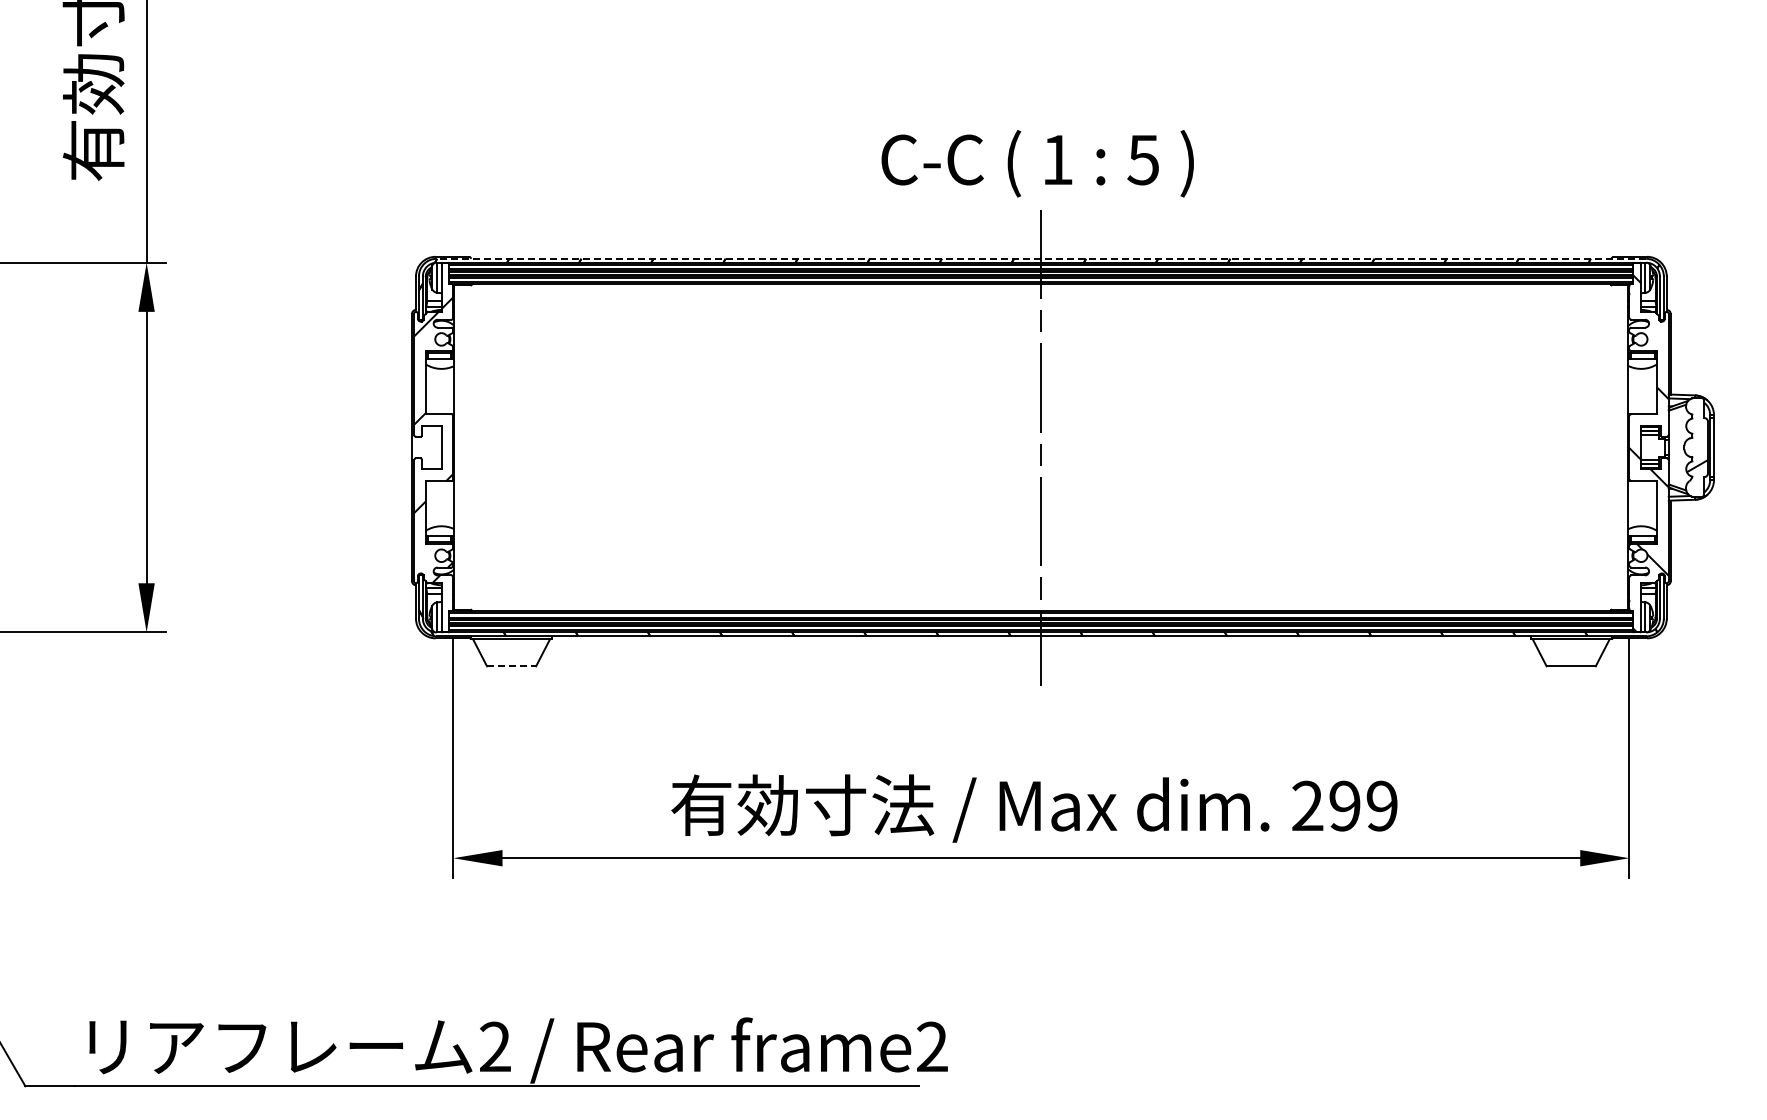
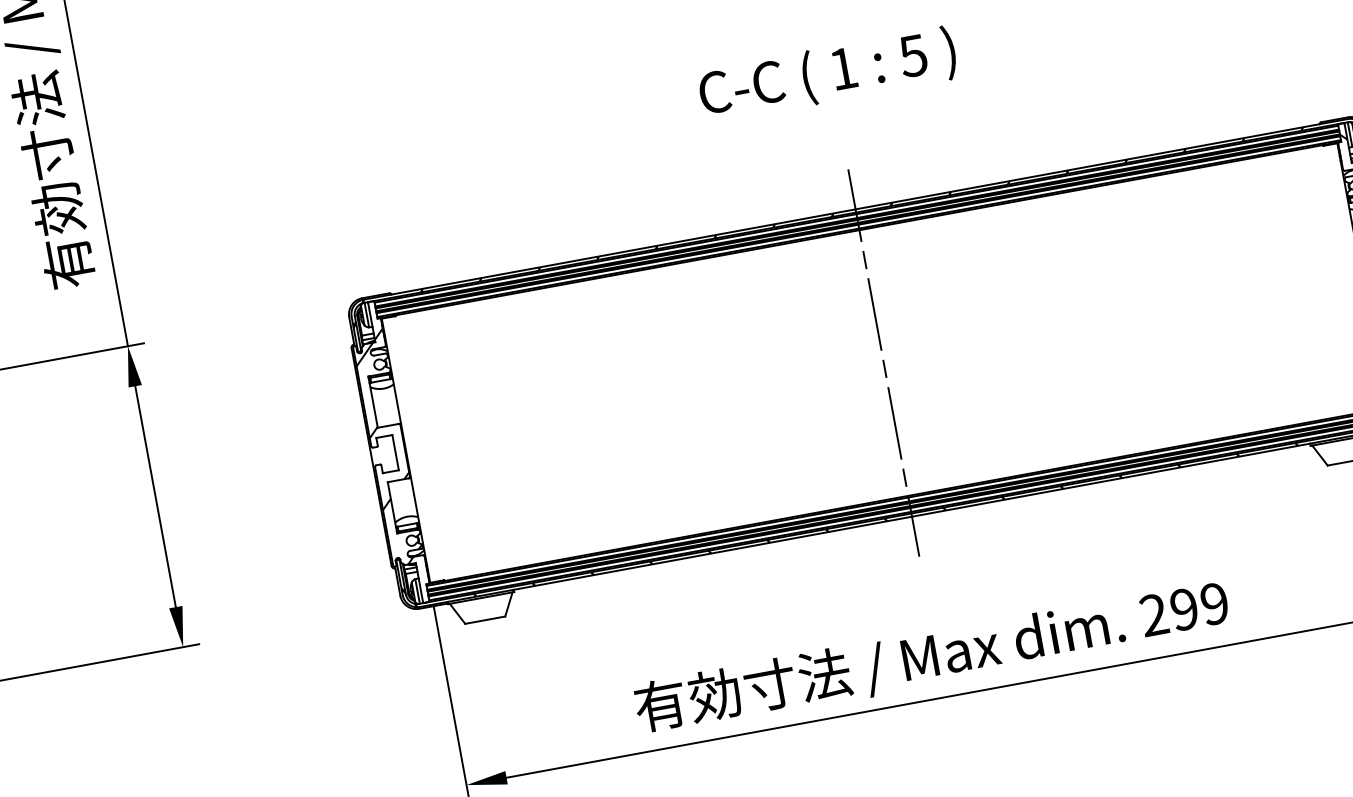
text: (1037, 163) -> (827, 74), moved
line: (1041, 258) -> (855, 209), dashed -> solid
line: (511, 666) -> (485, 620), dashed -> solid

